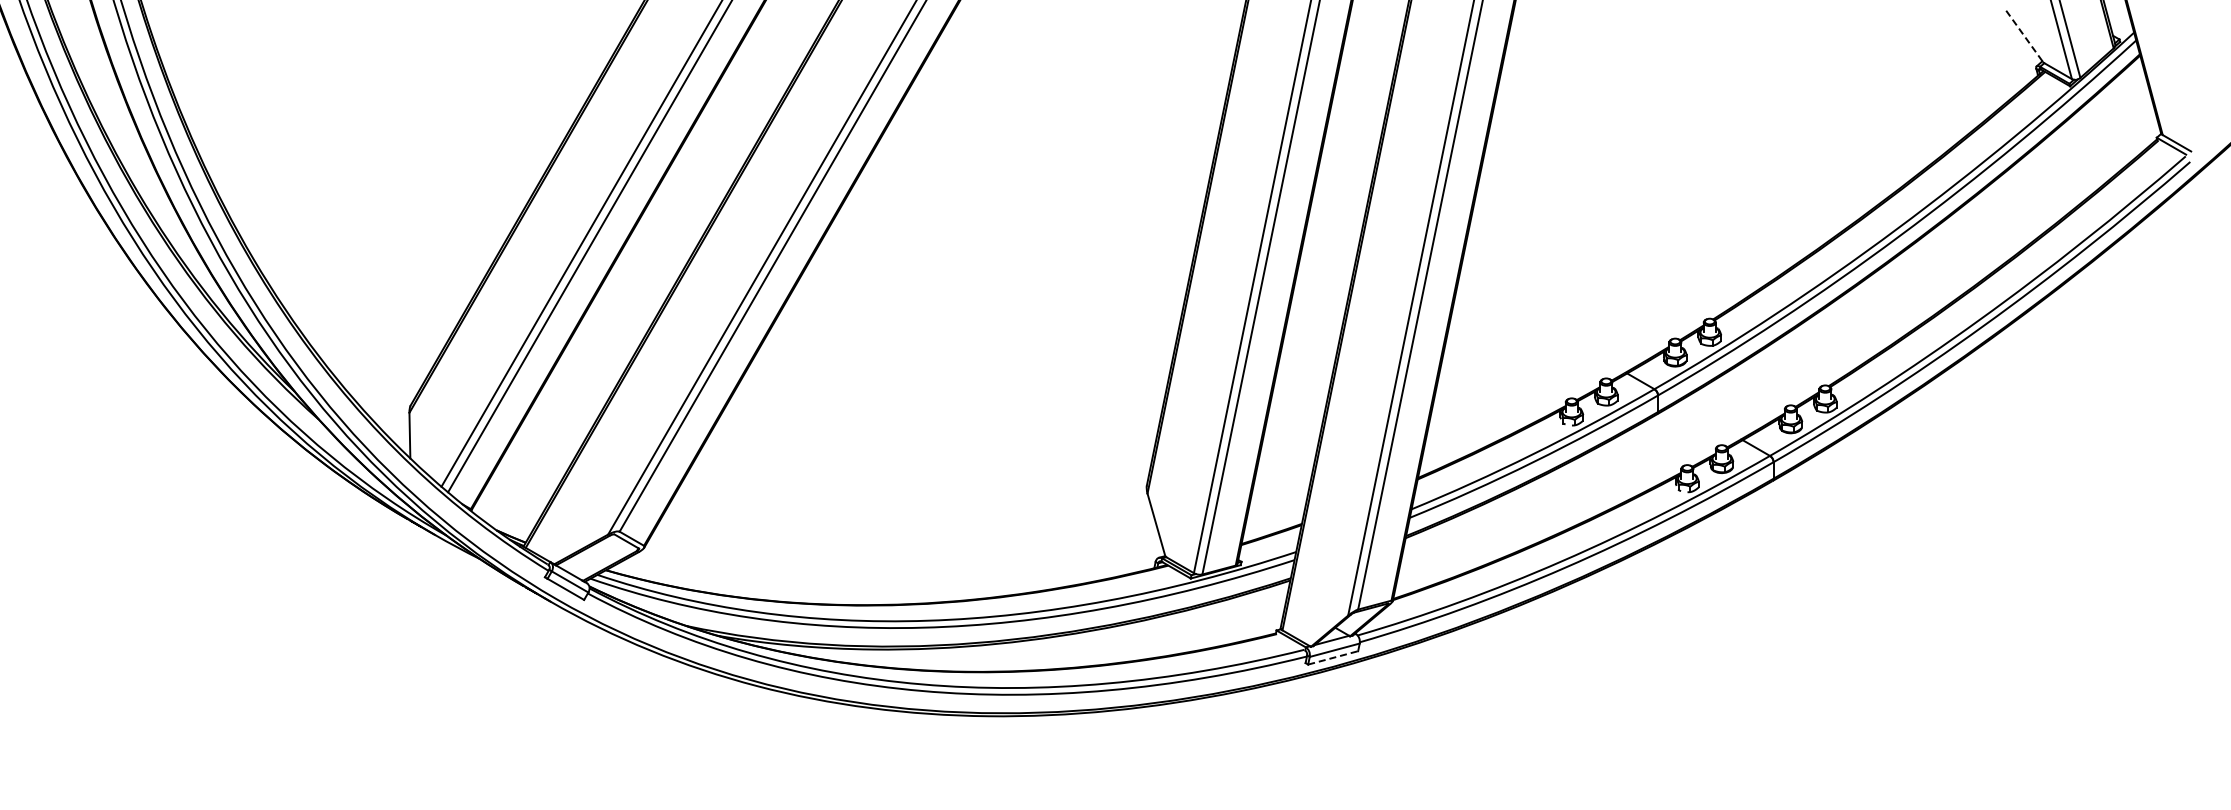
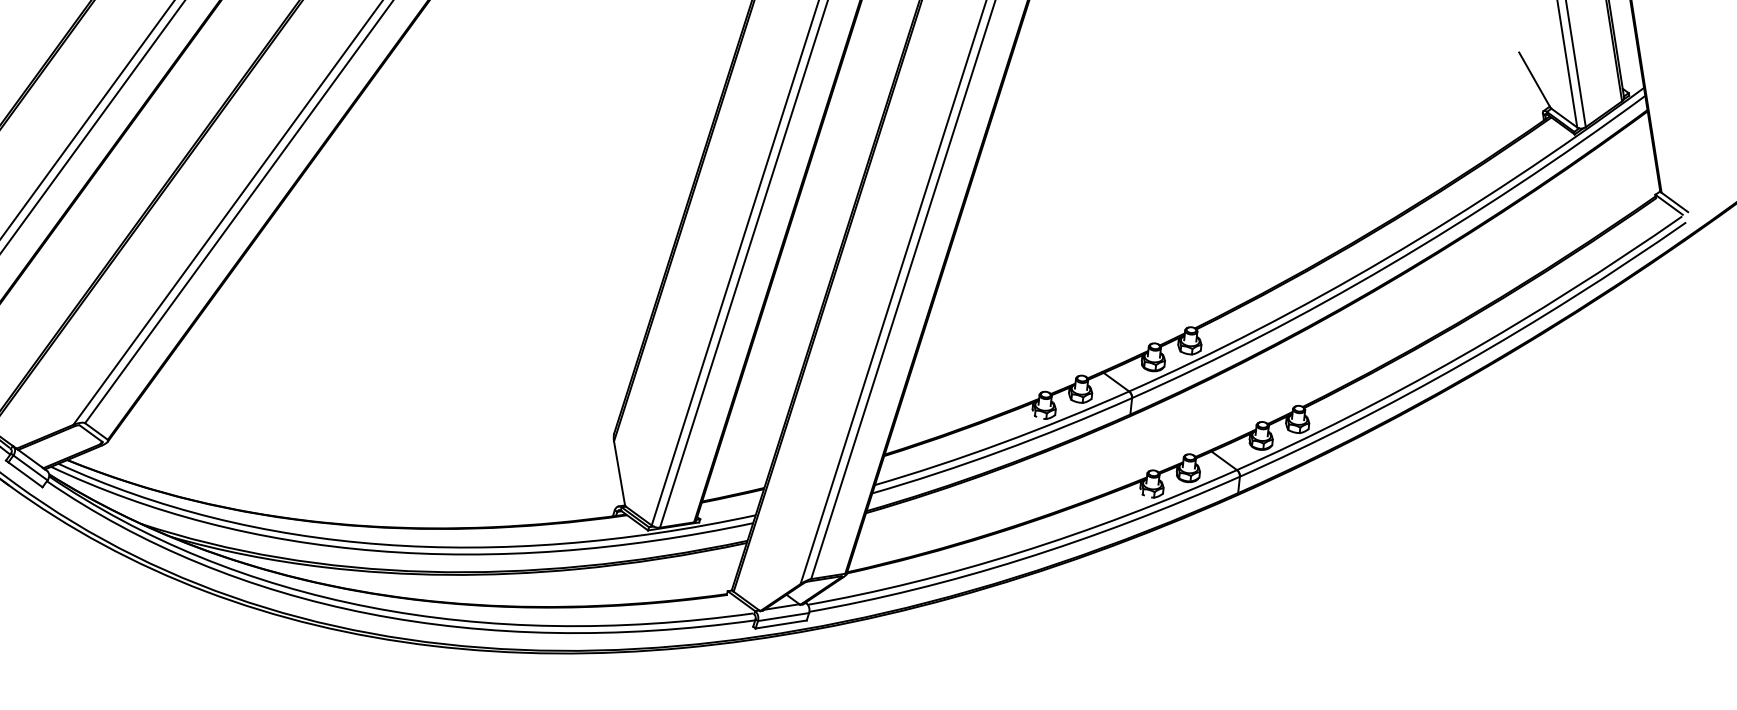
line: (2024, 36) -> (1534, 80), dashed -> solid
line: (1333, 657) -> (781, 624), dashed -> solid

